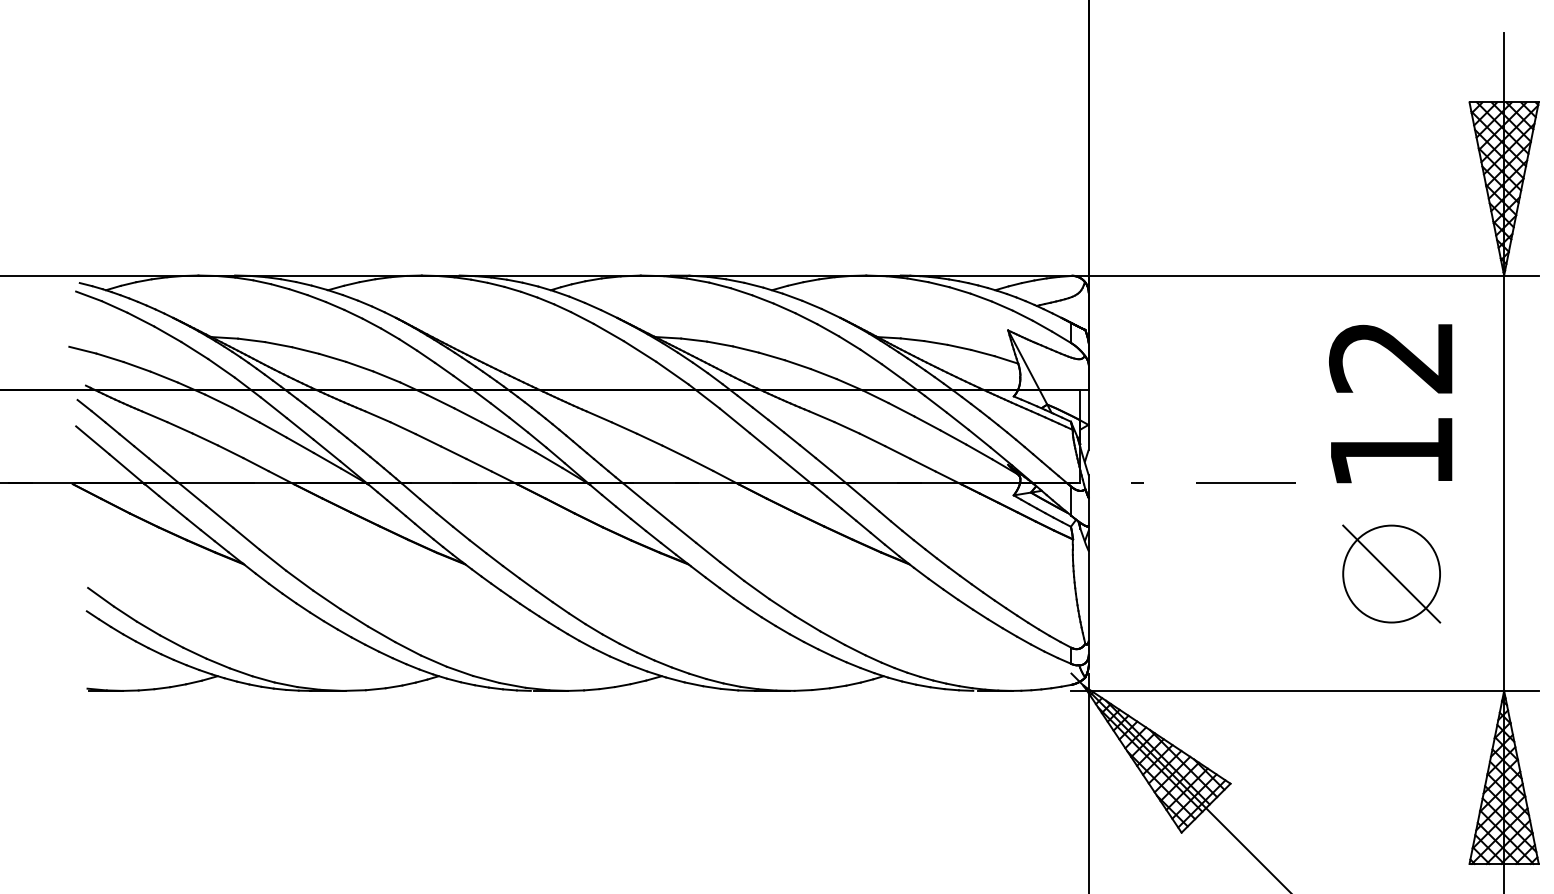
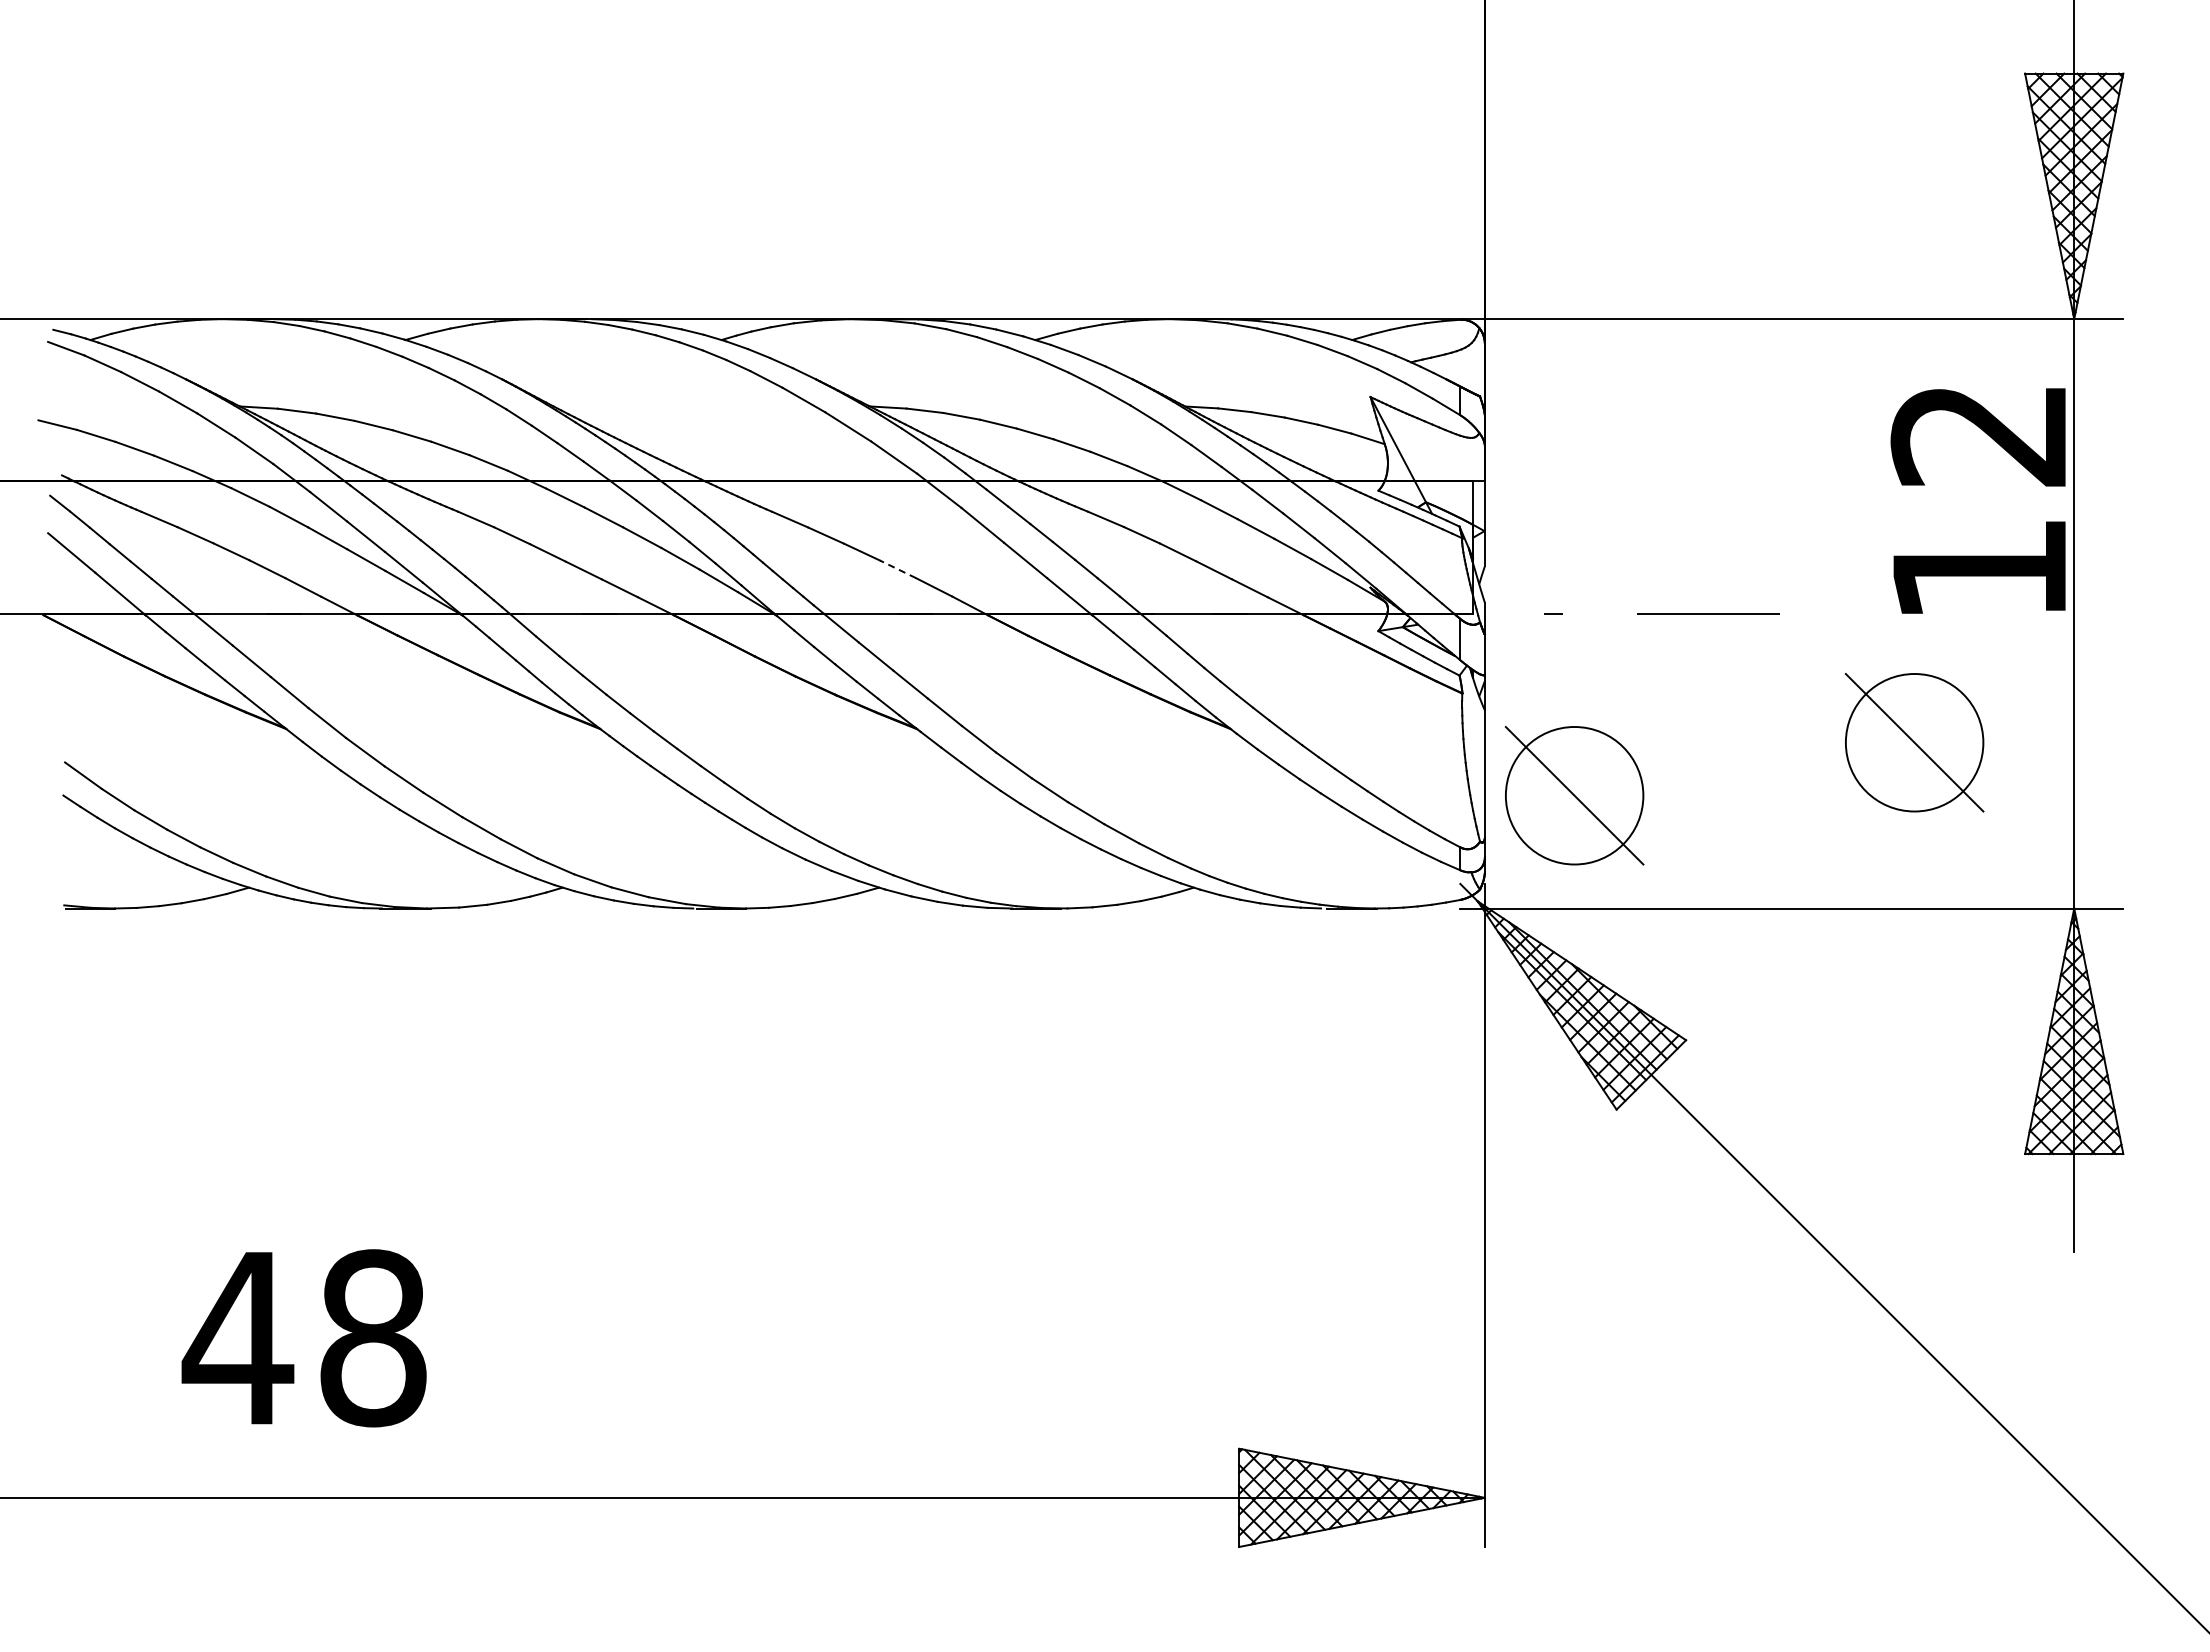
text: (1390, 403) -> (1977, 500), moved
line: (674, 451) -> (897, 569), solid -> dashed
part: (1151, 611) -> (1574, 795), added

